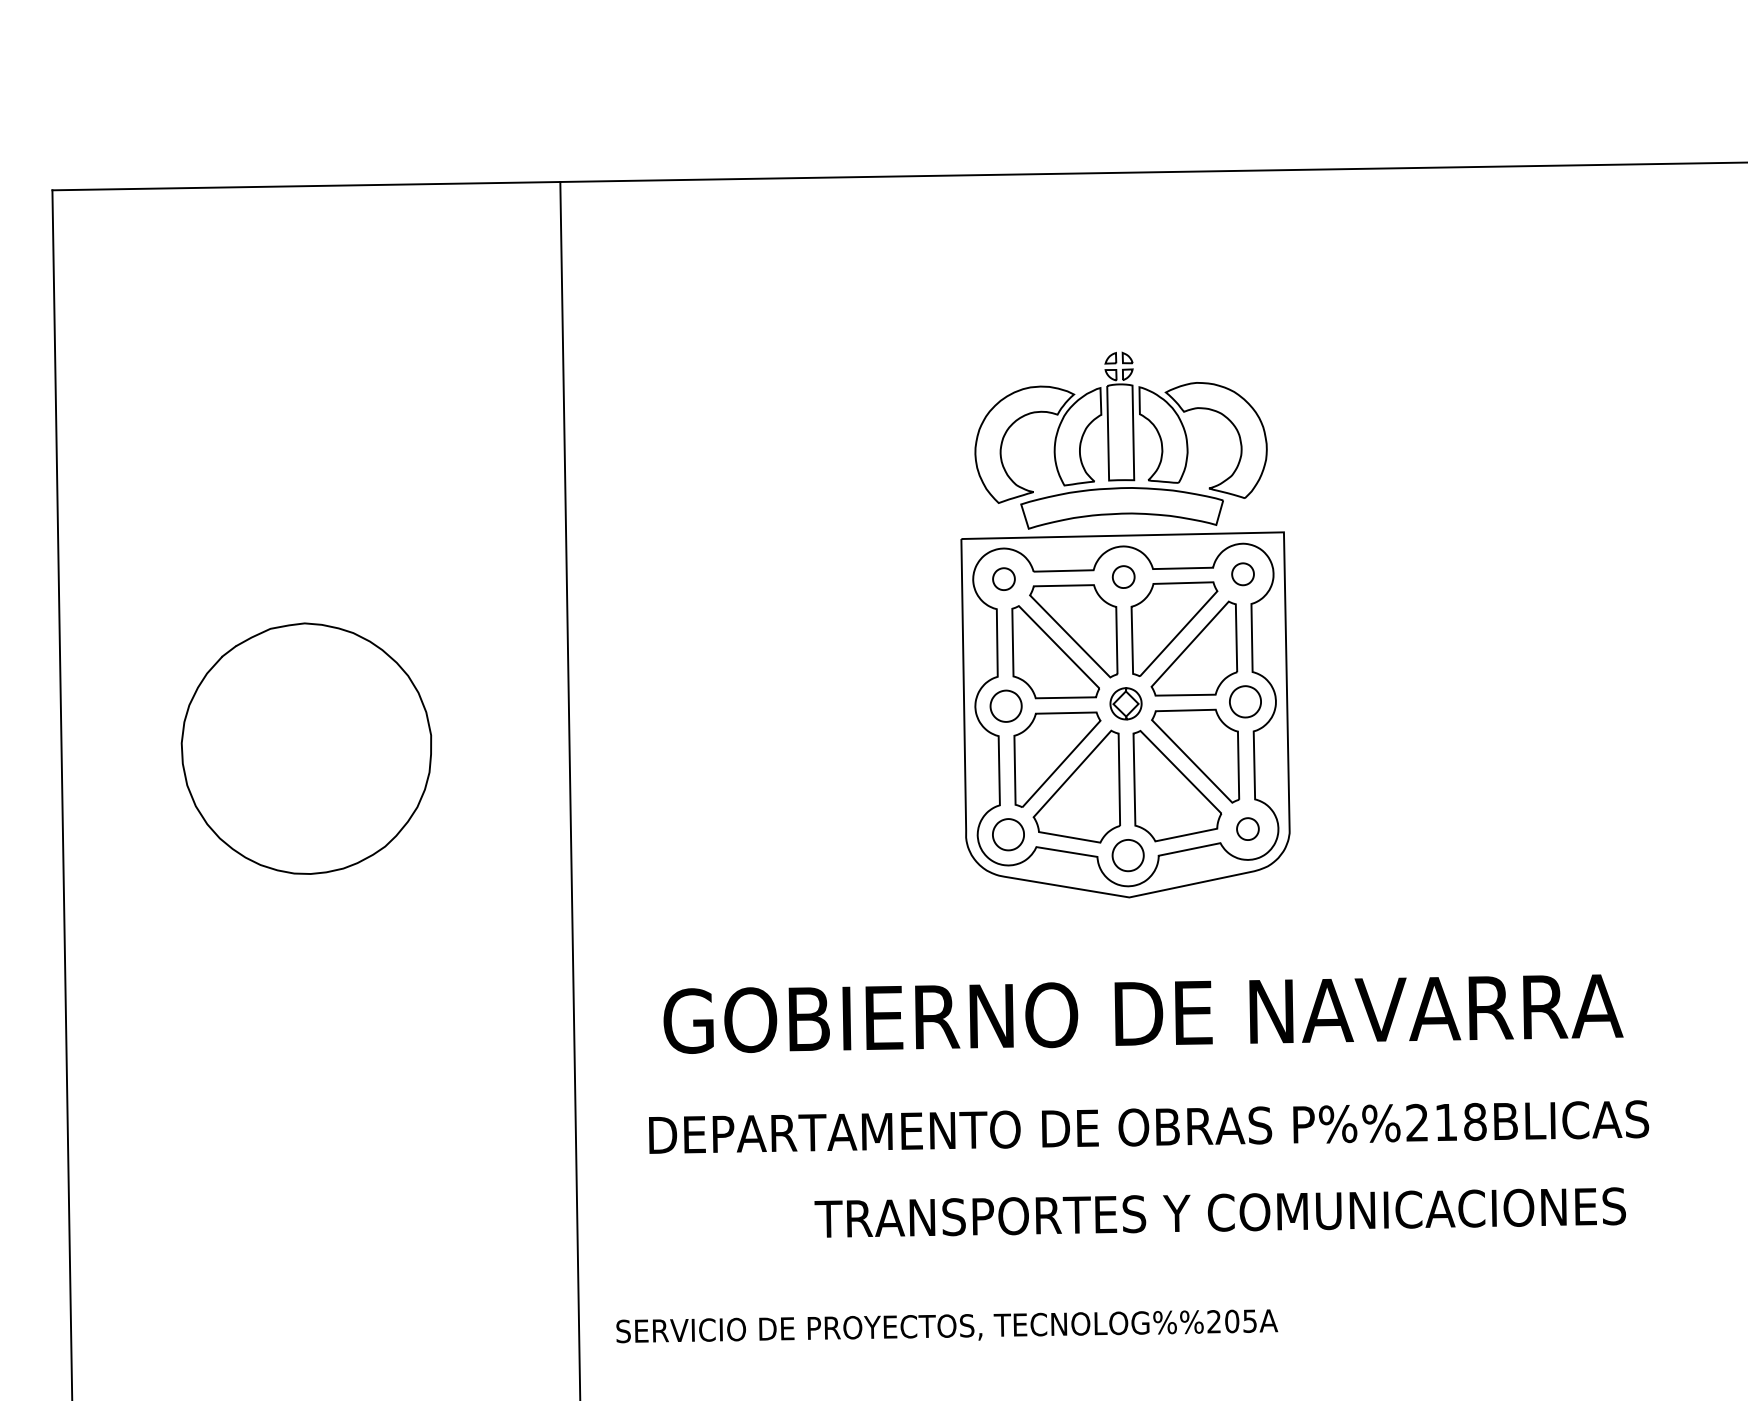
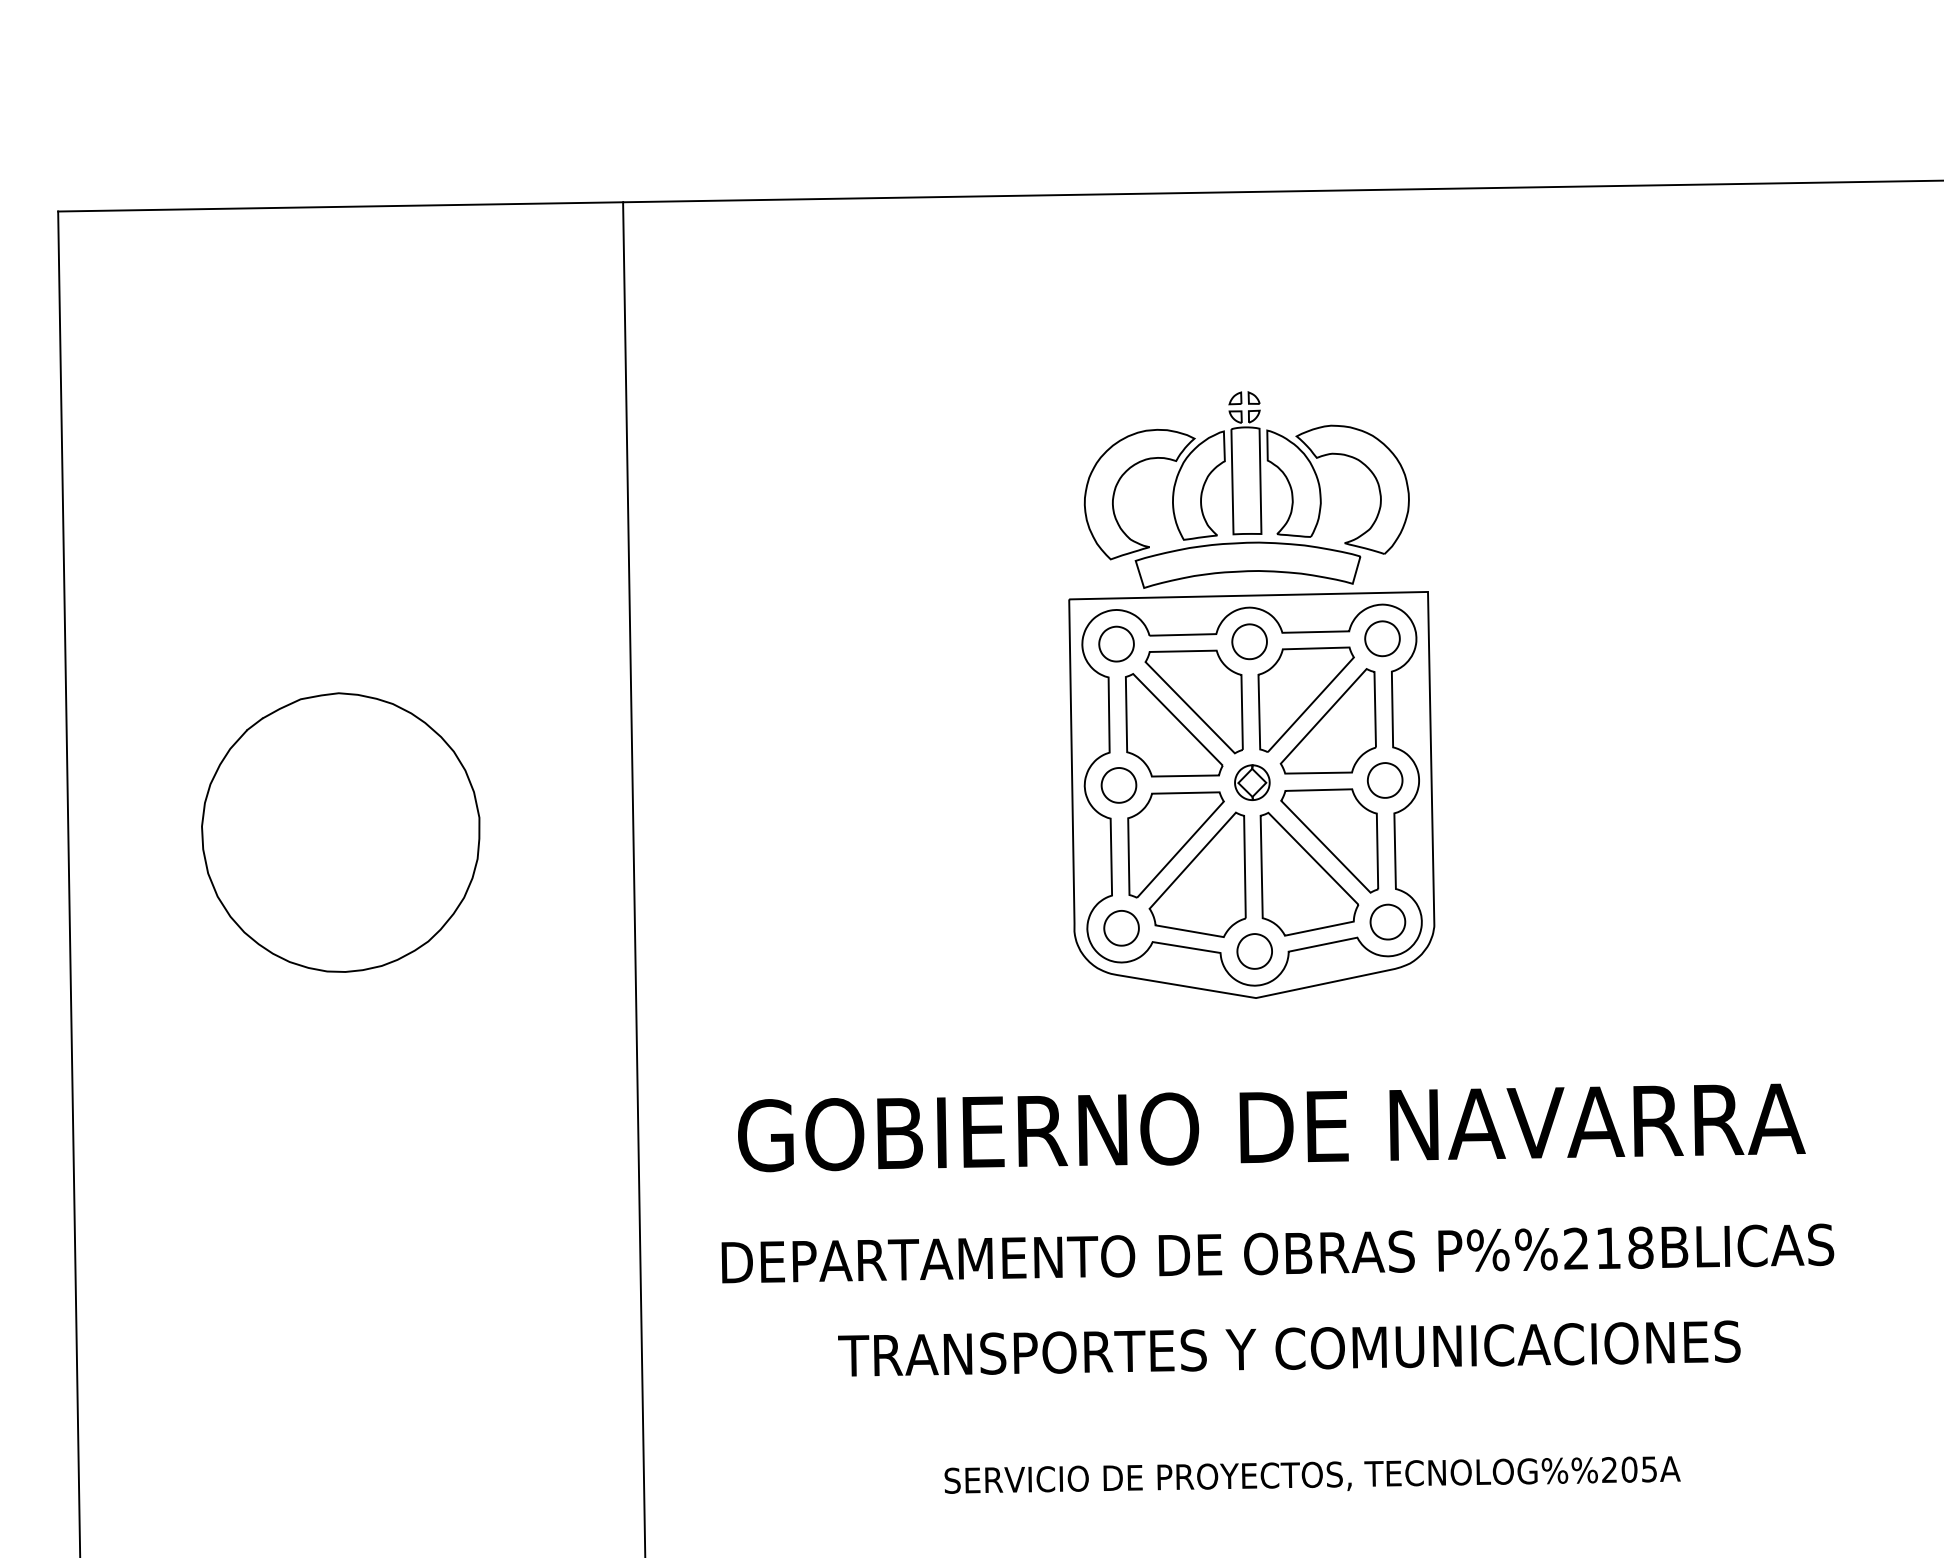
part: (1242, 573) -> (1381, 637), size x1.43
part: (1123, 576) -> (1249, 641), size x1.43
part: (1003, 578) -> (1116, 643), size x1.43
part: (1247, 828) -> (1387, 921), size x1.43
text: (1219, 1212) -> (1288, 1348), moved
text: (947, 1326) -> (1312, 1475), moved

